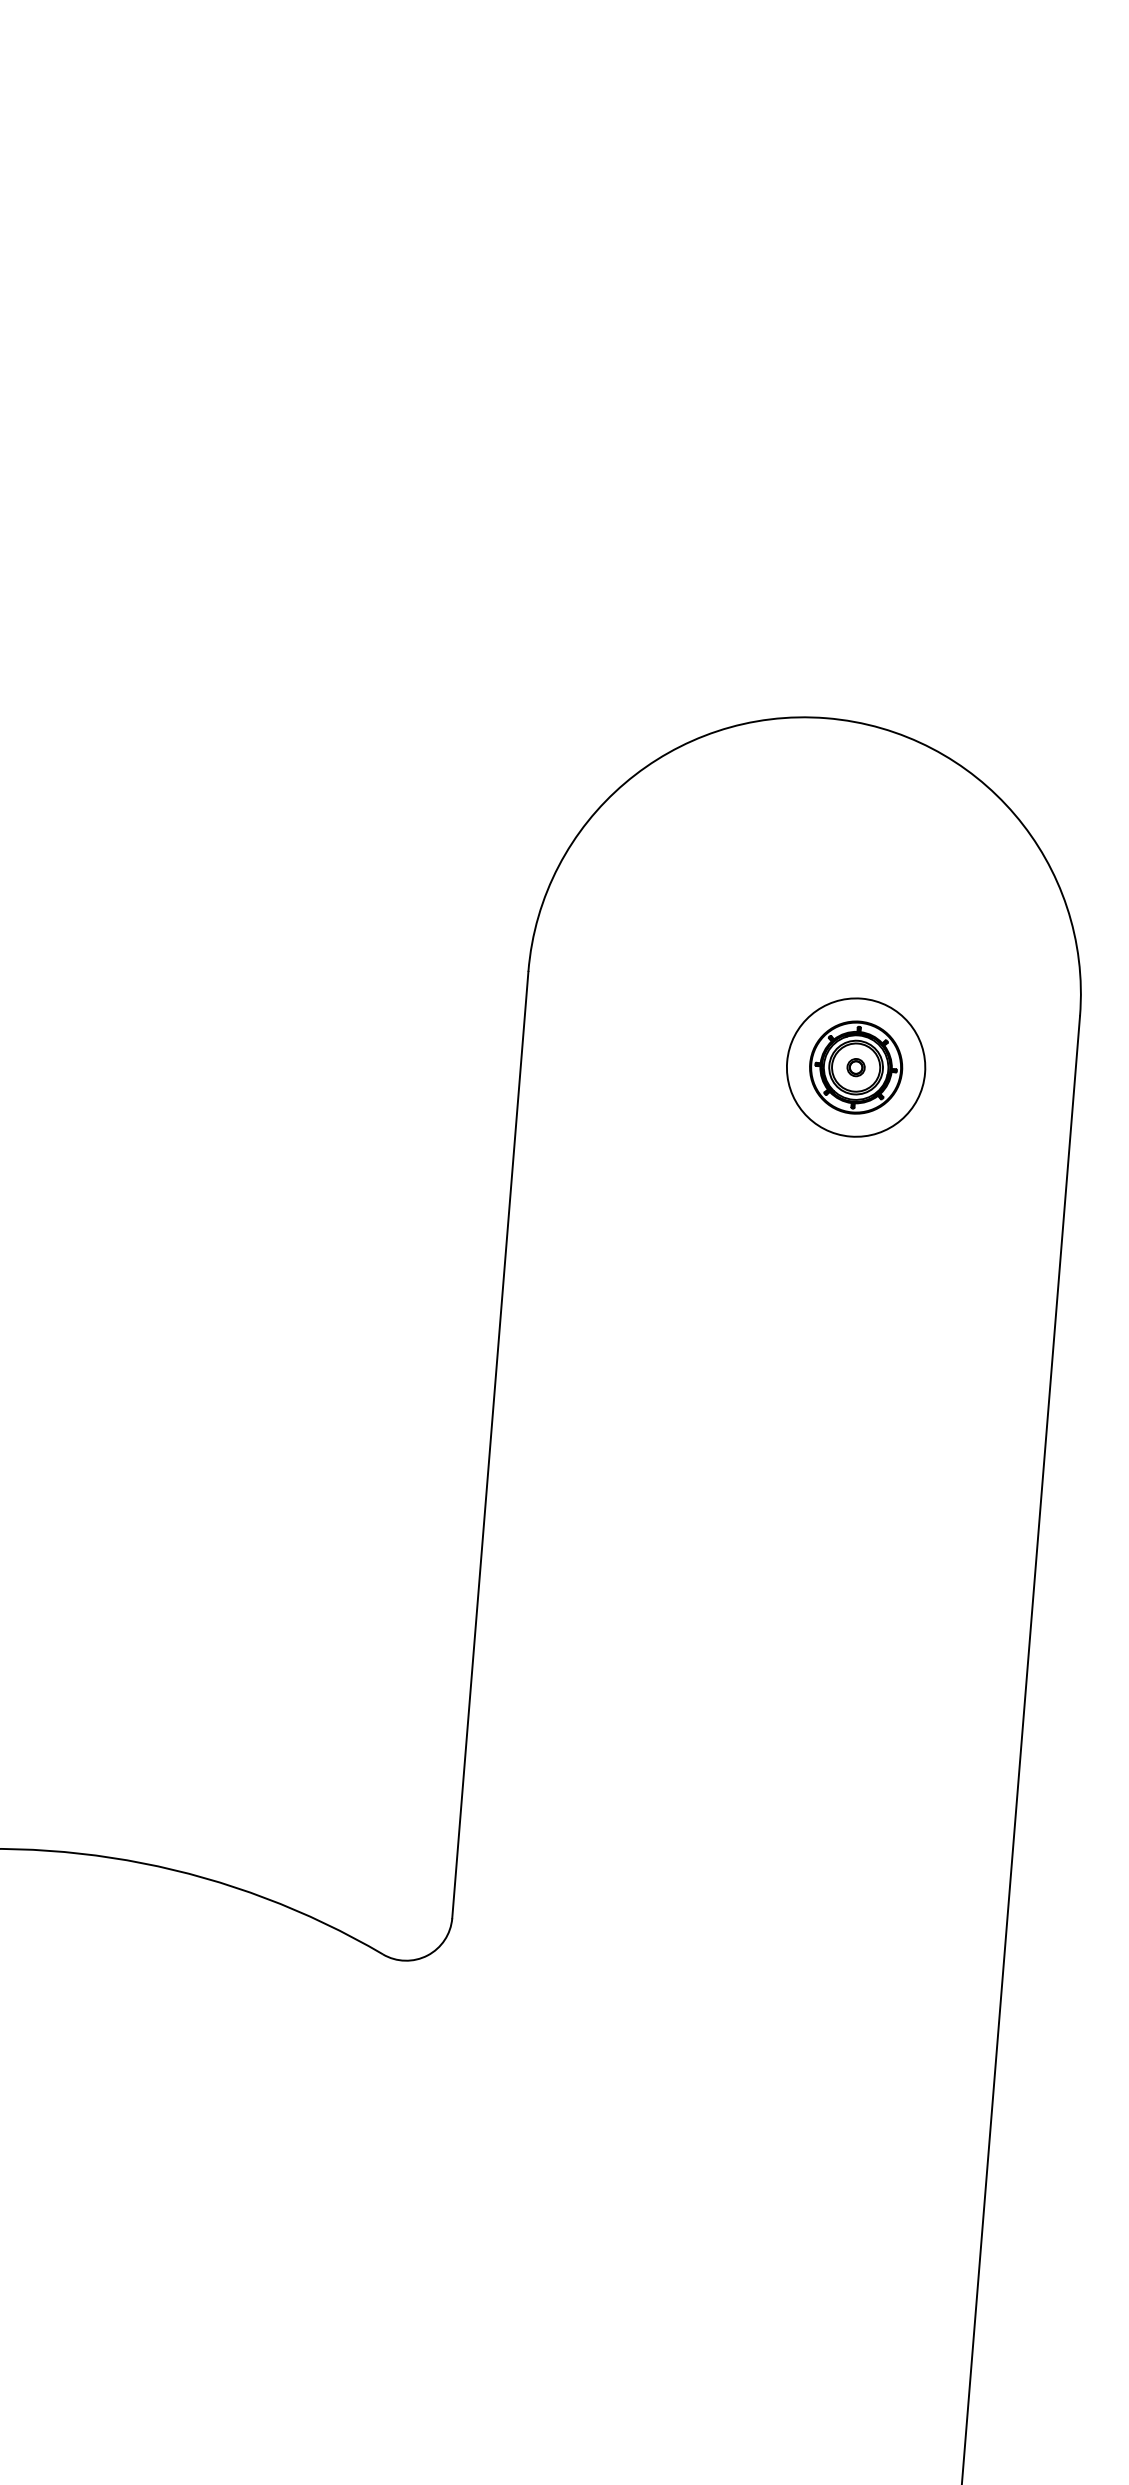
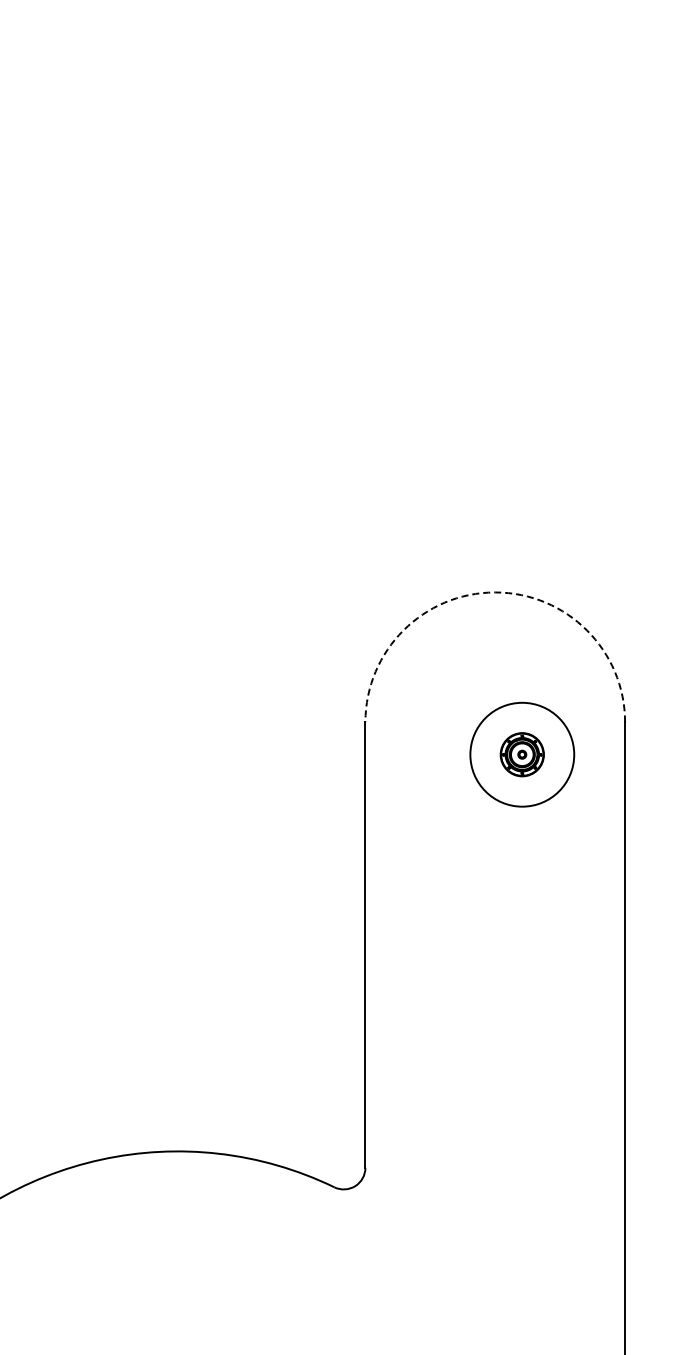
arc: (826, 718) -> (495, 592), solid -> dashed
circle: (854, 1066) -> (521, 754), size x1.6

